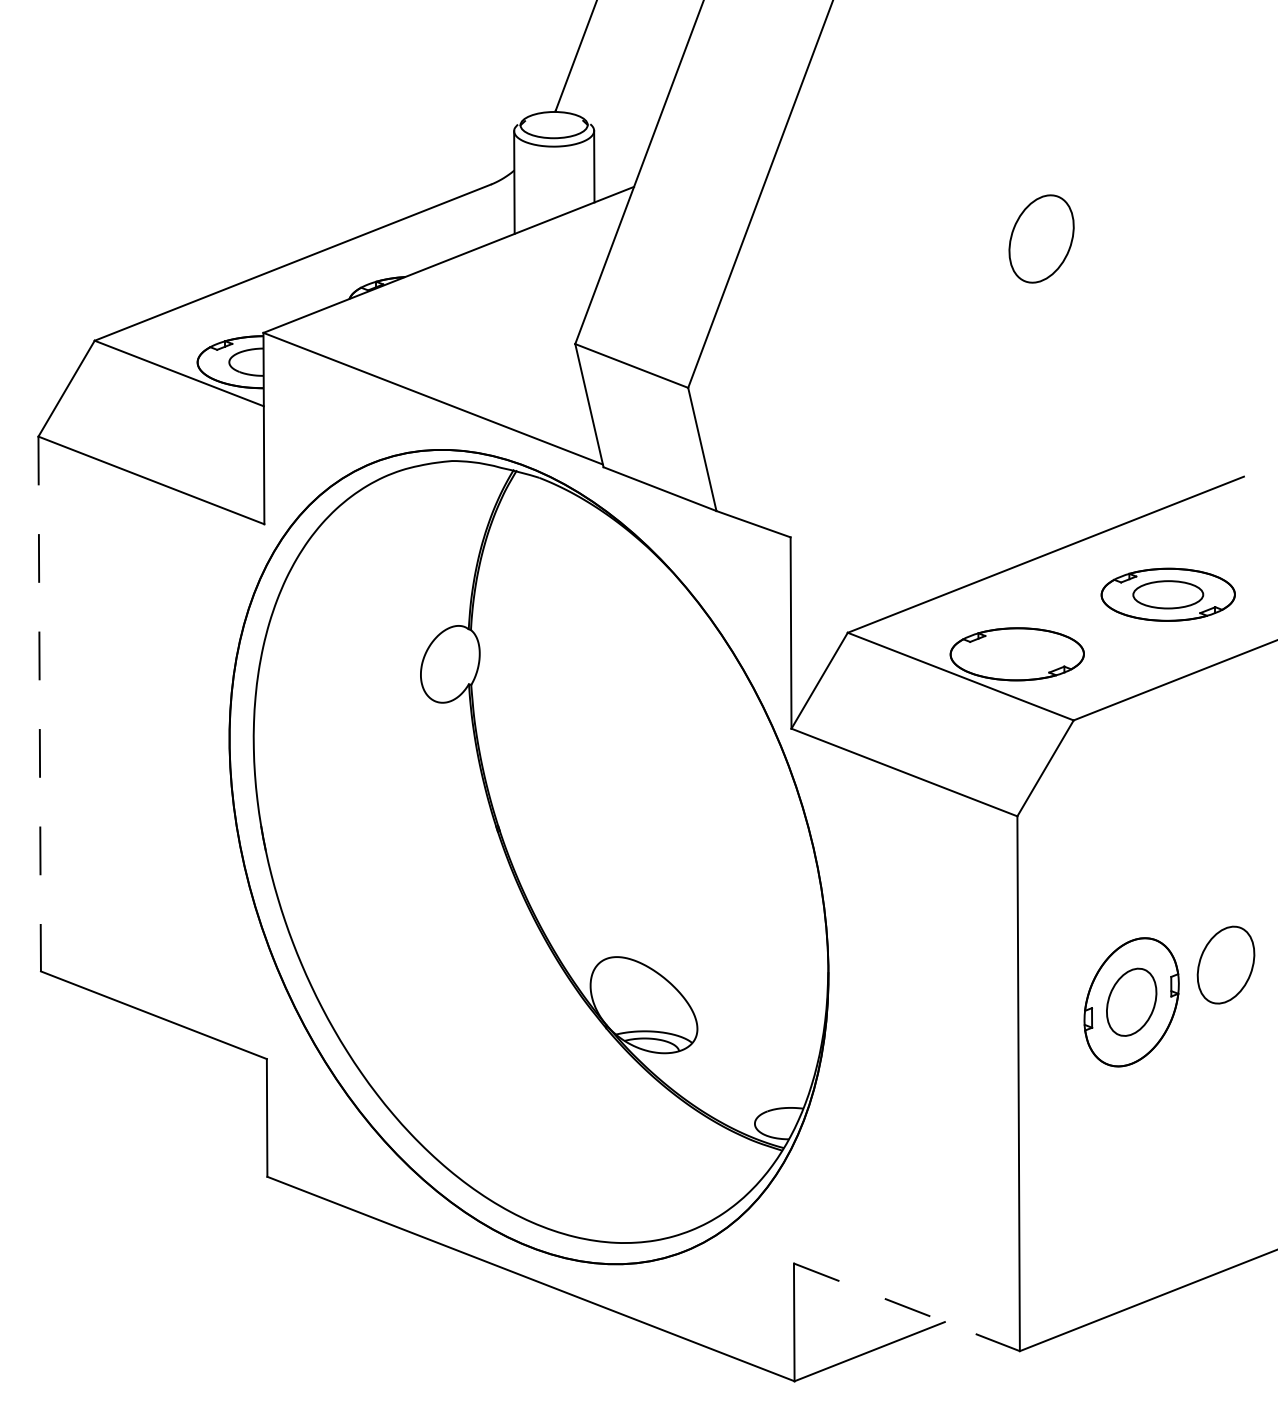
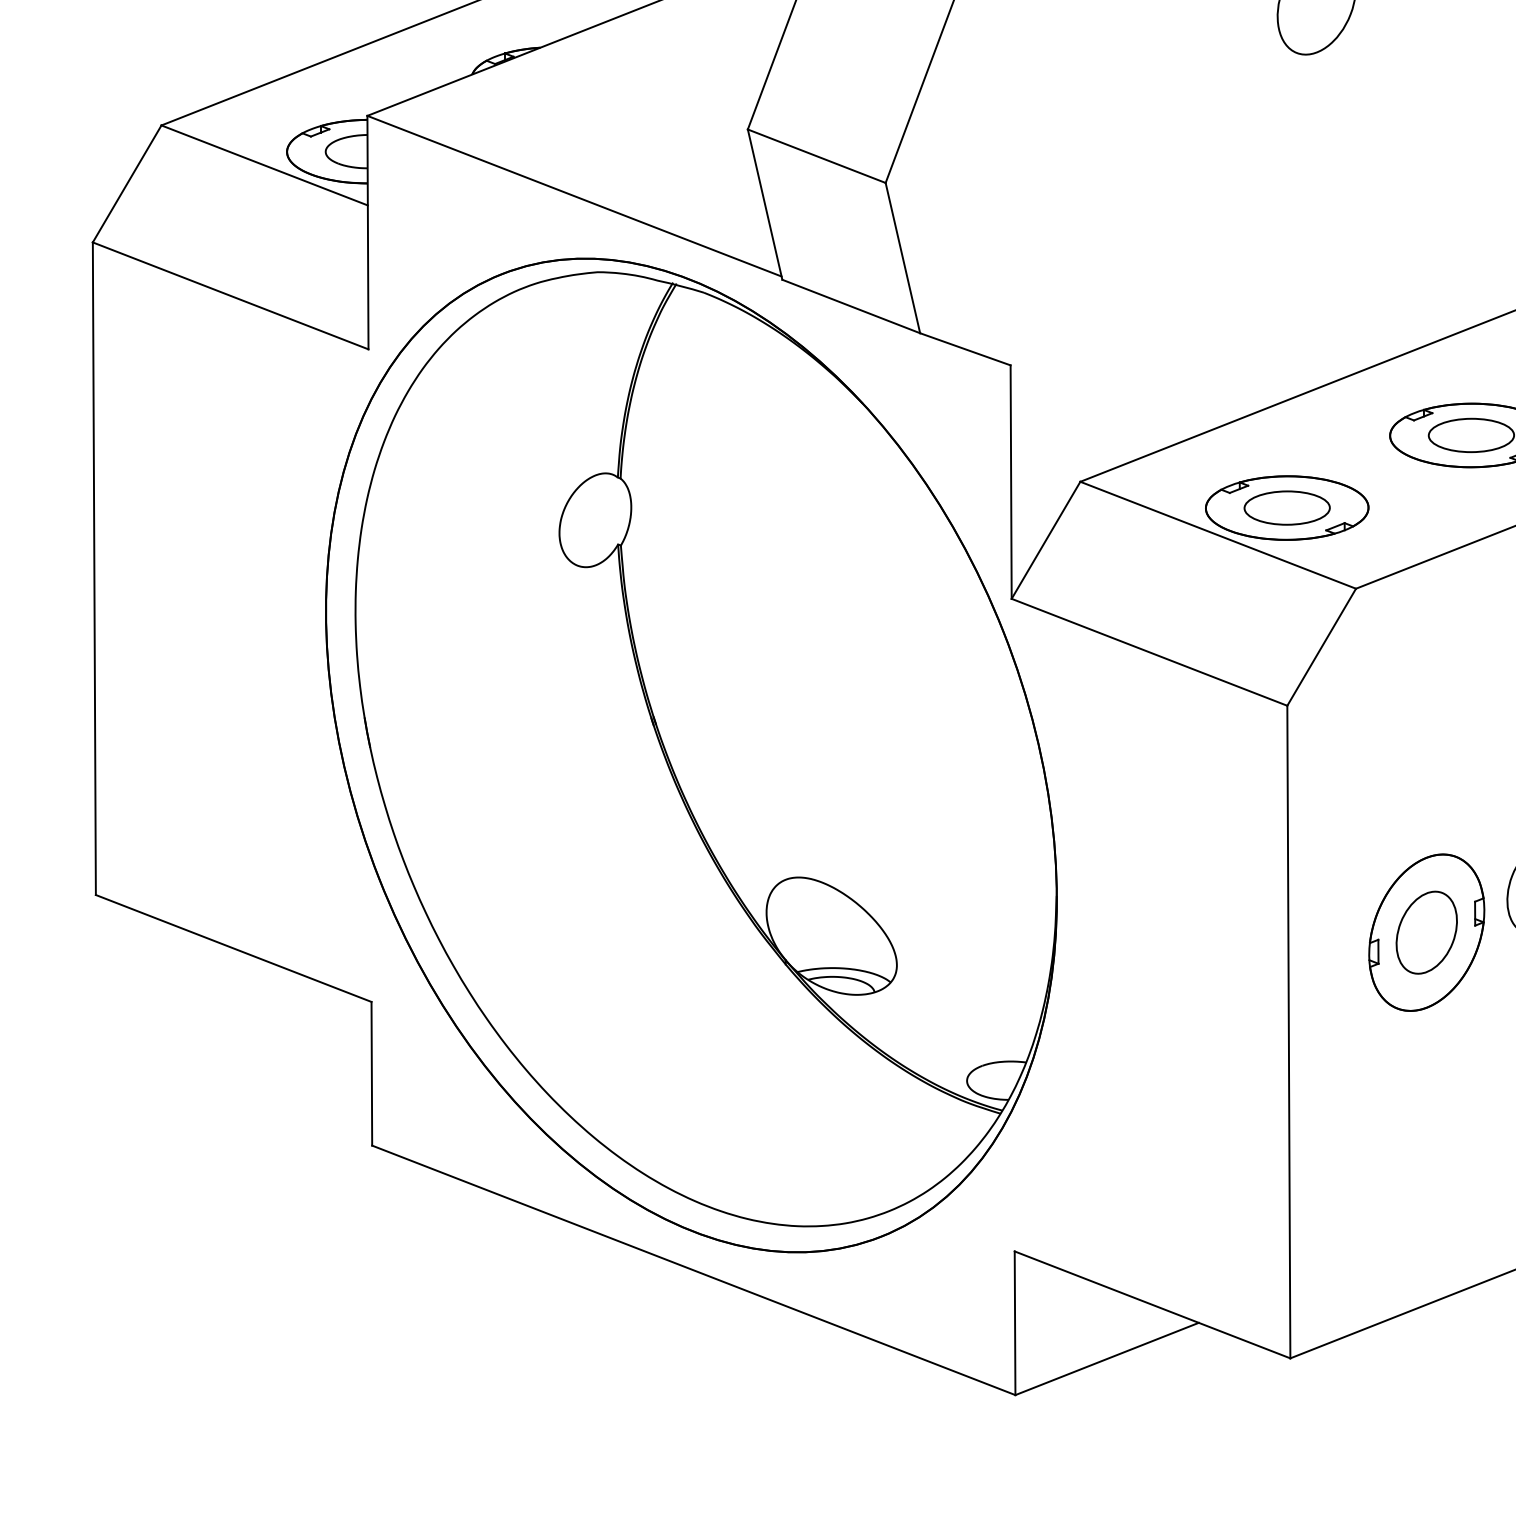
part: (1017, 653) -> (1287, 507), added
line: (39, 704) -> (94, 569), dashed -> solid
line: (907, 1307) -> (1153, 1305), dashed -> solid

